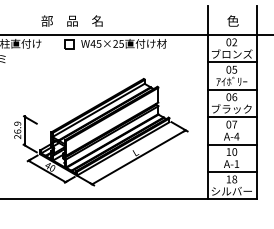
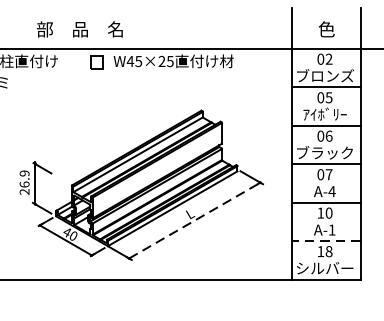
text: (71, 20) -> (79, 28), moved
line: (138, 157) -> (194, 220), solid -> dashed
line: (232, 171) -> (325, 240), solid -> dashed

